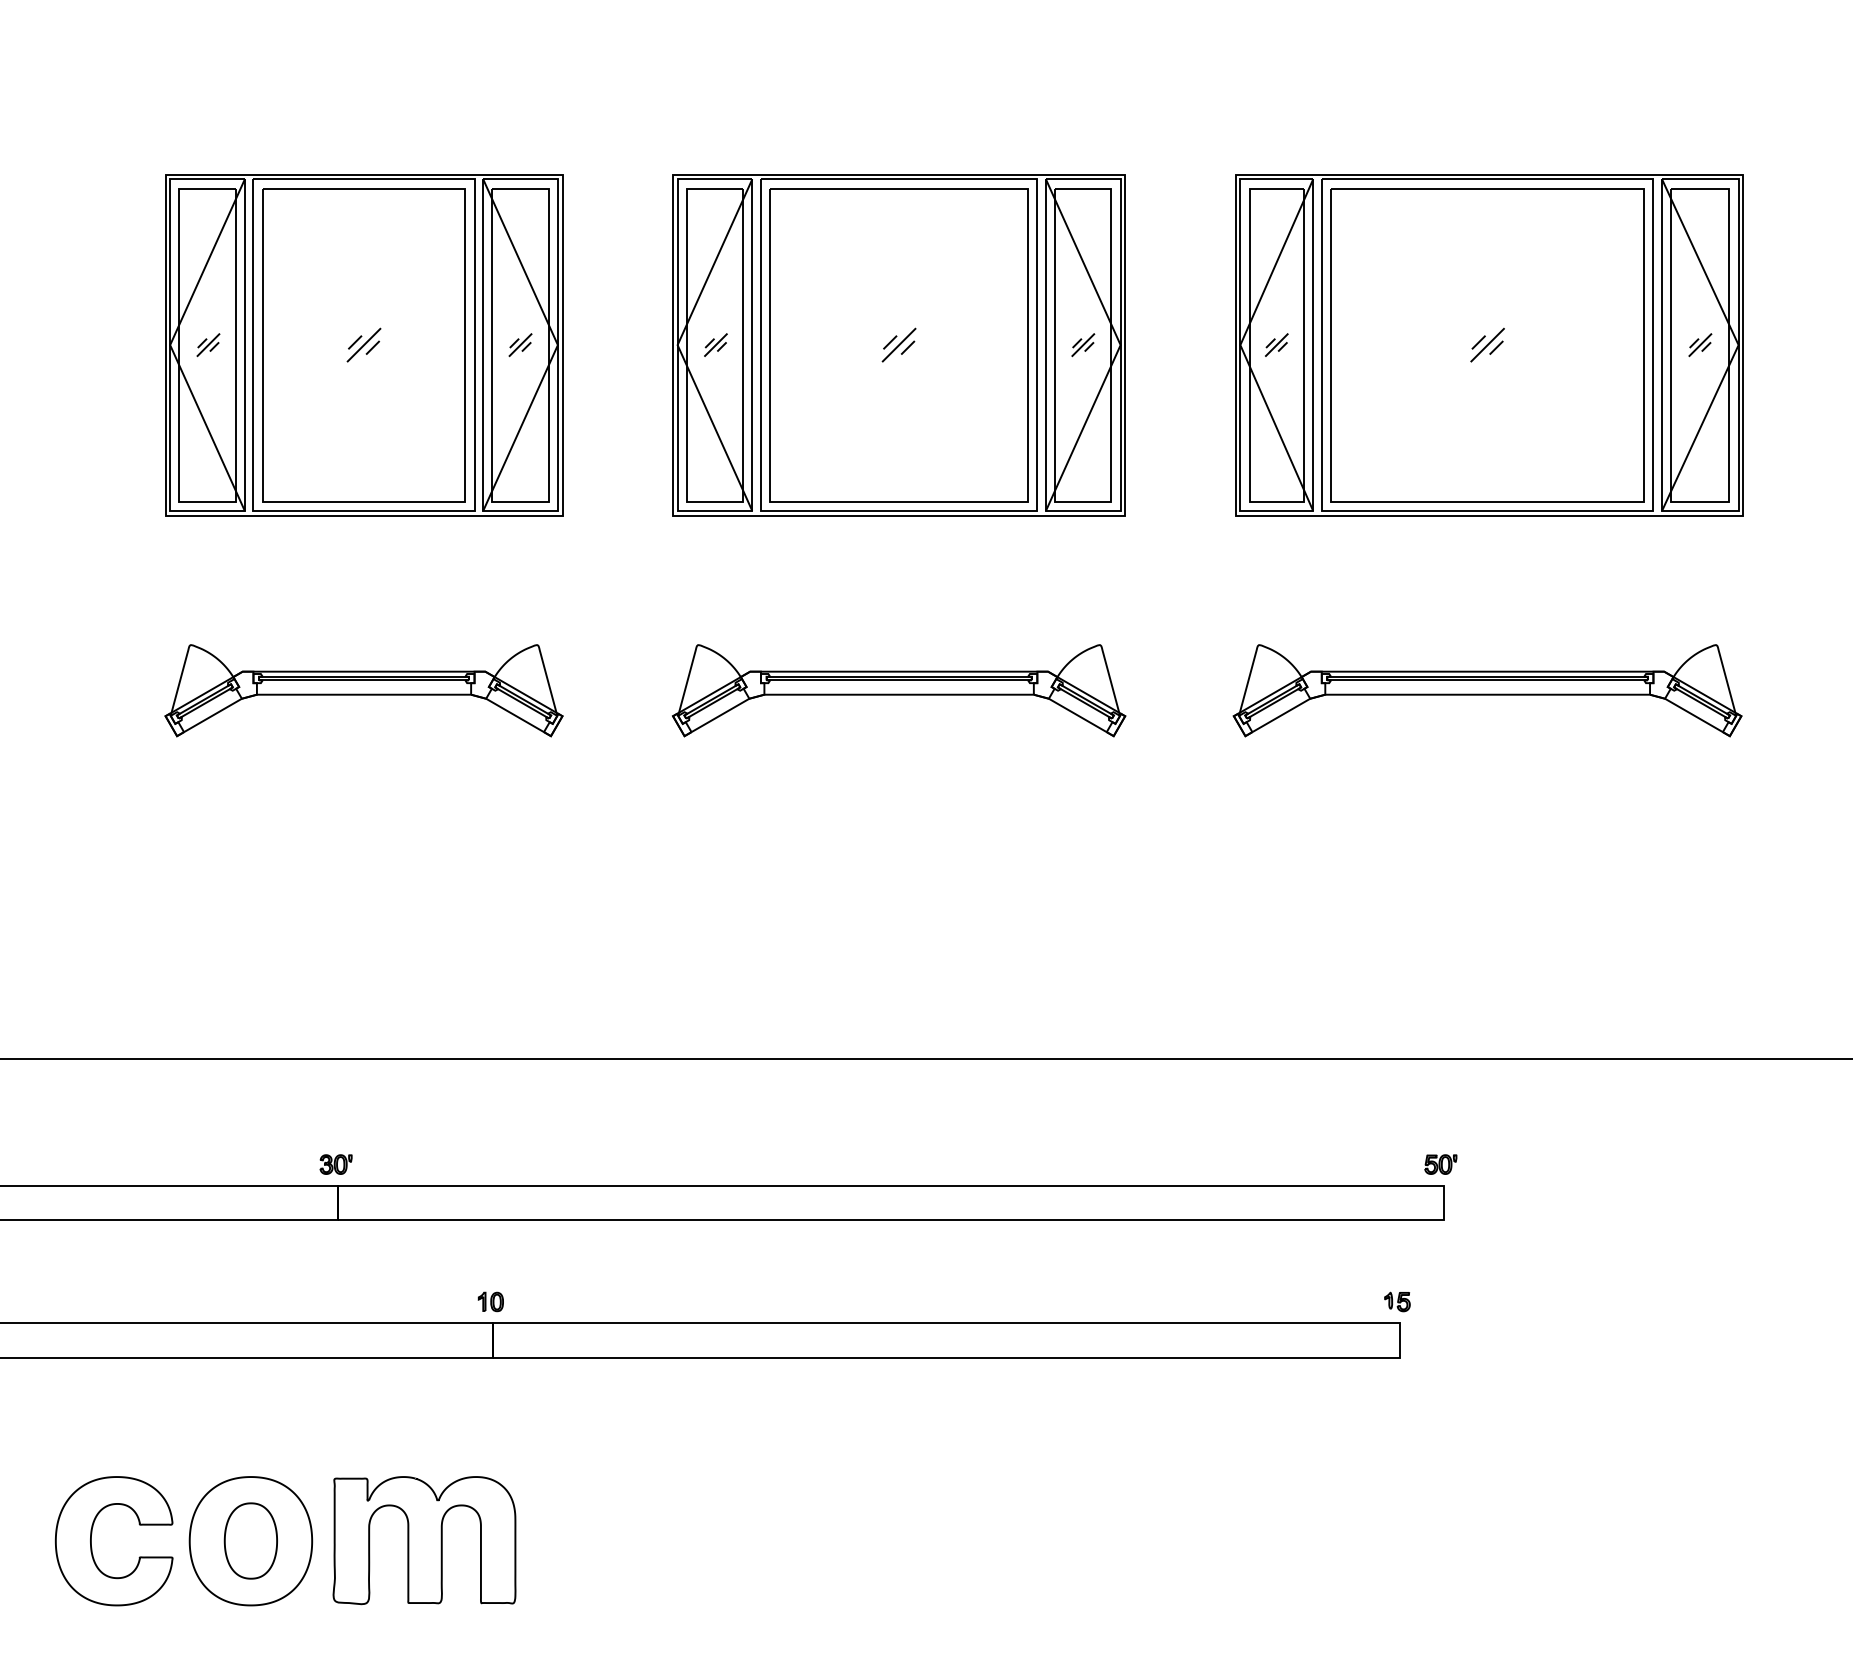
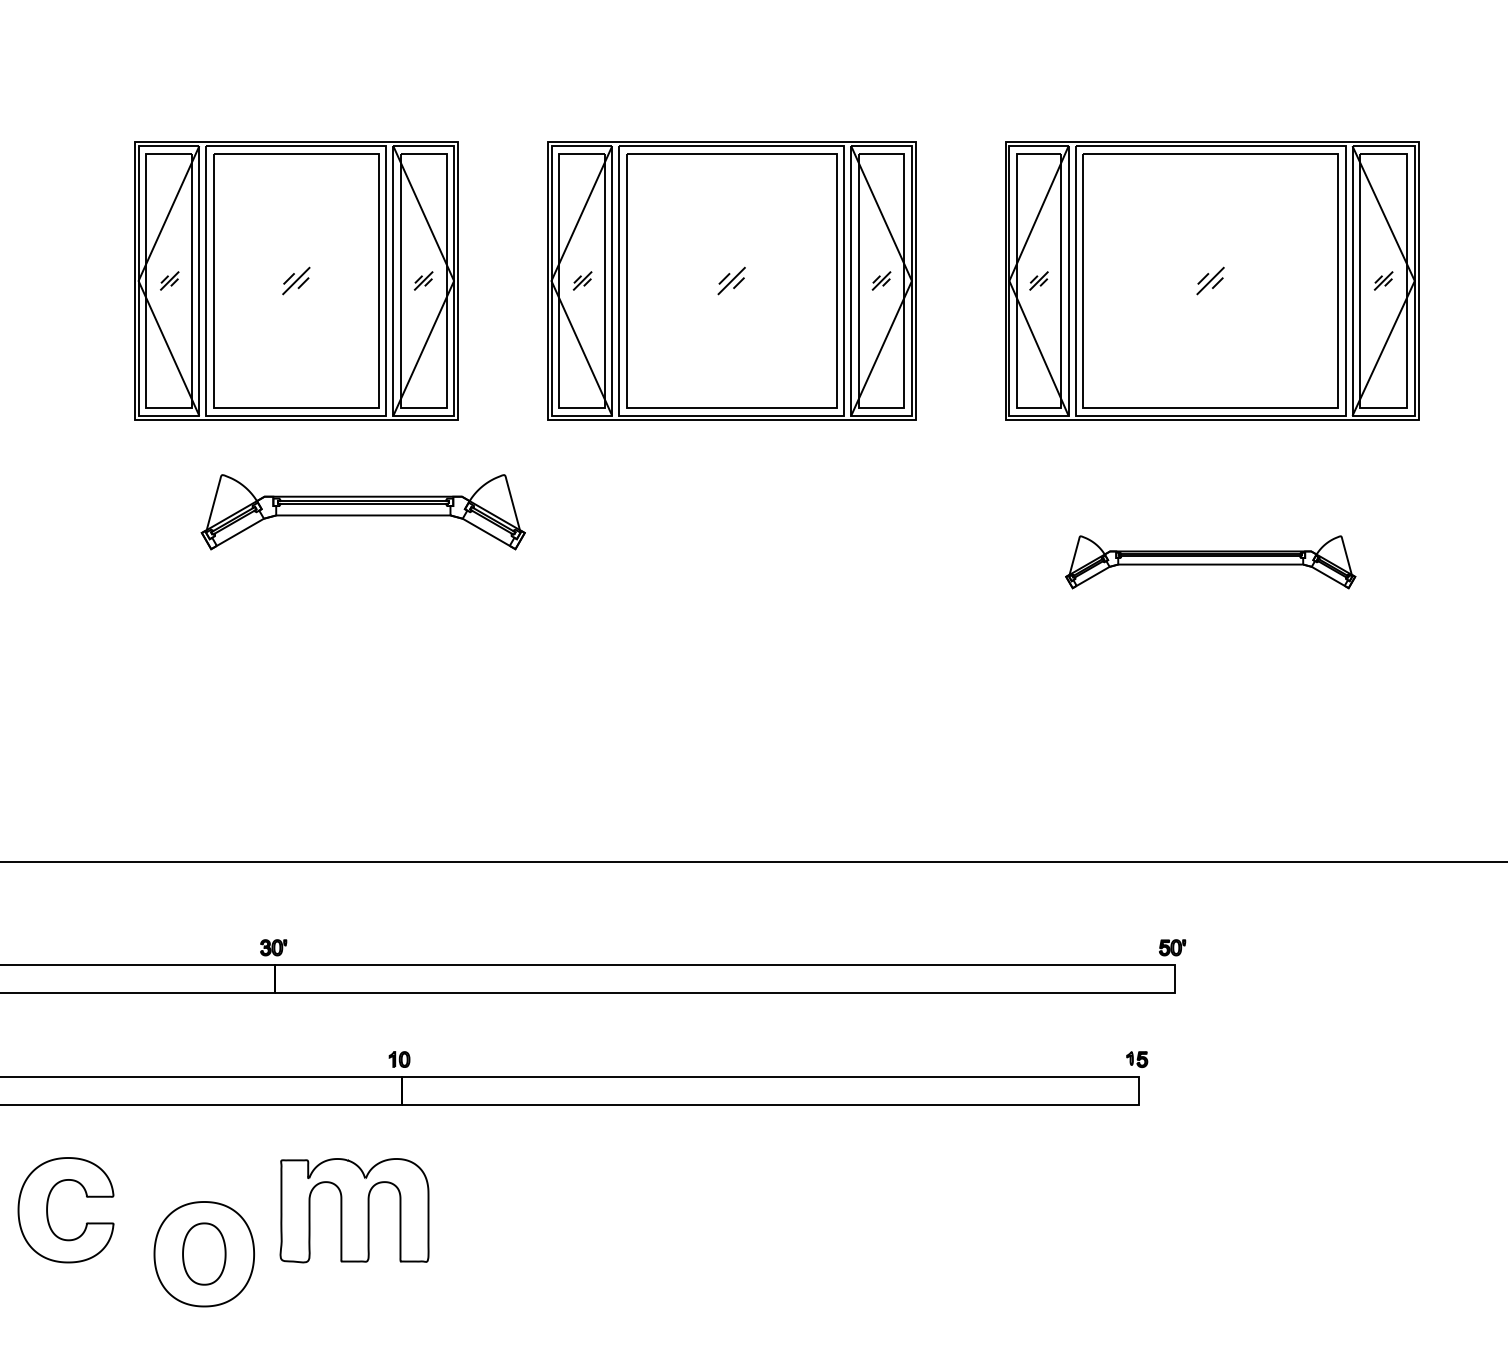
part: (363, 691) -> (362, 512), moved
part: (898, 691) -> (731, 562), removed
part: (1487, 691) -> (1210, 562), size x0.7
part: (424, 1540) -> (354, 1210), moved
part: (92, 1545) -> (48, 1213), moved

